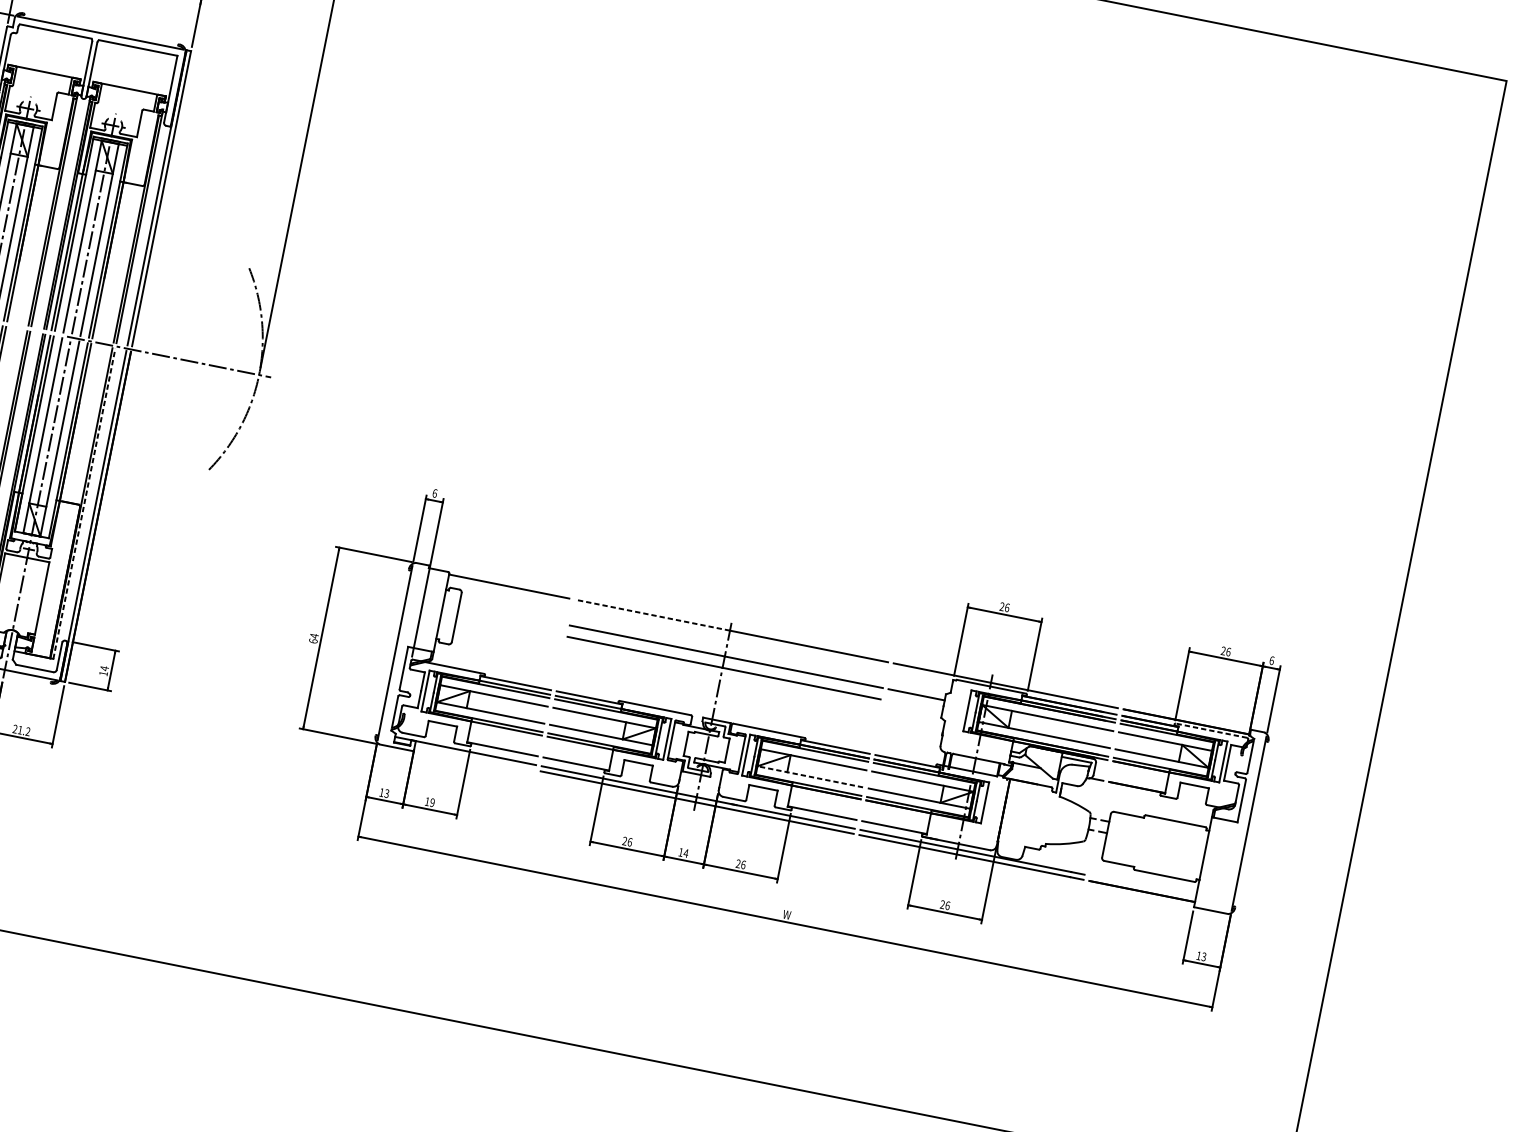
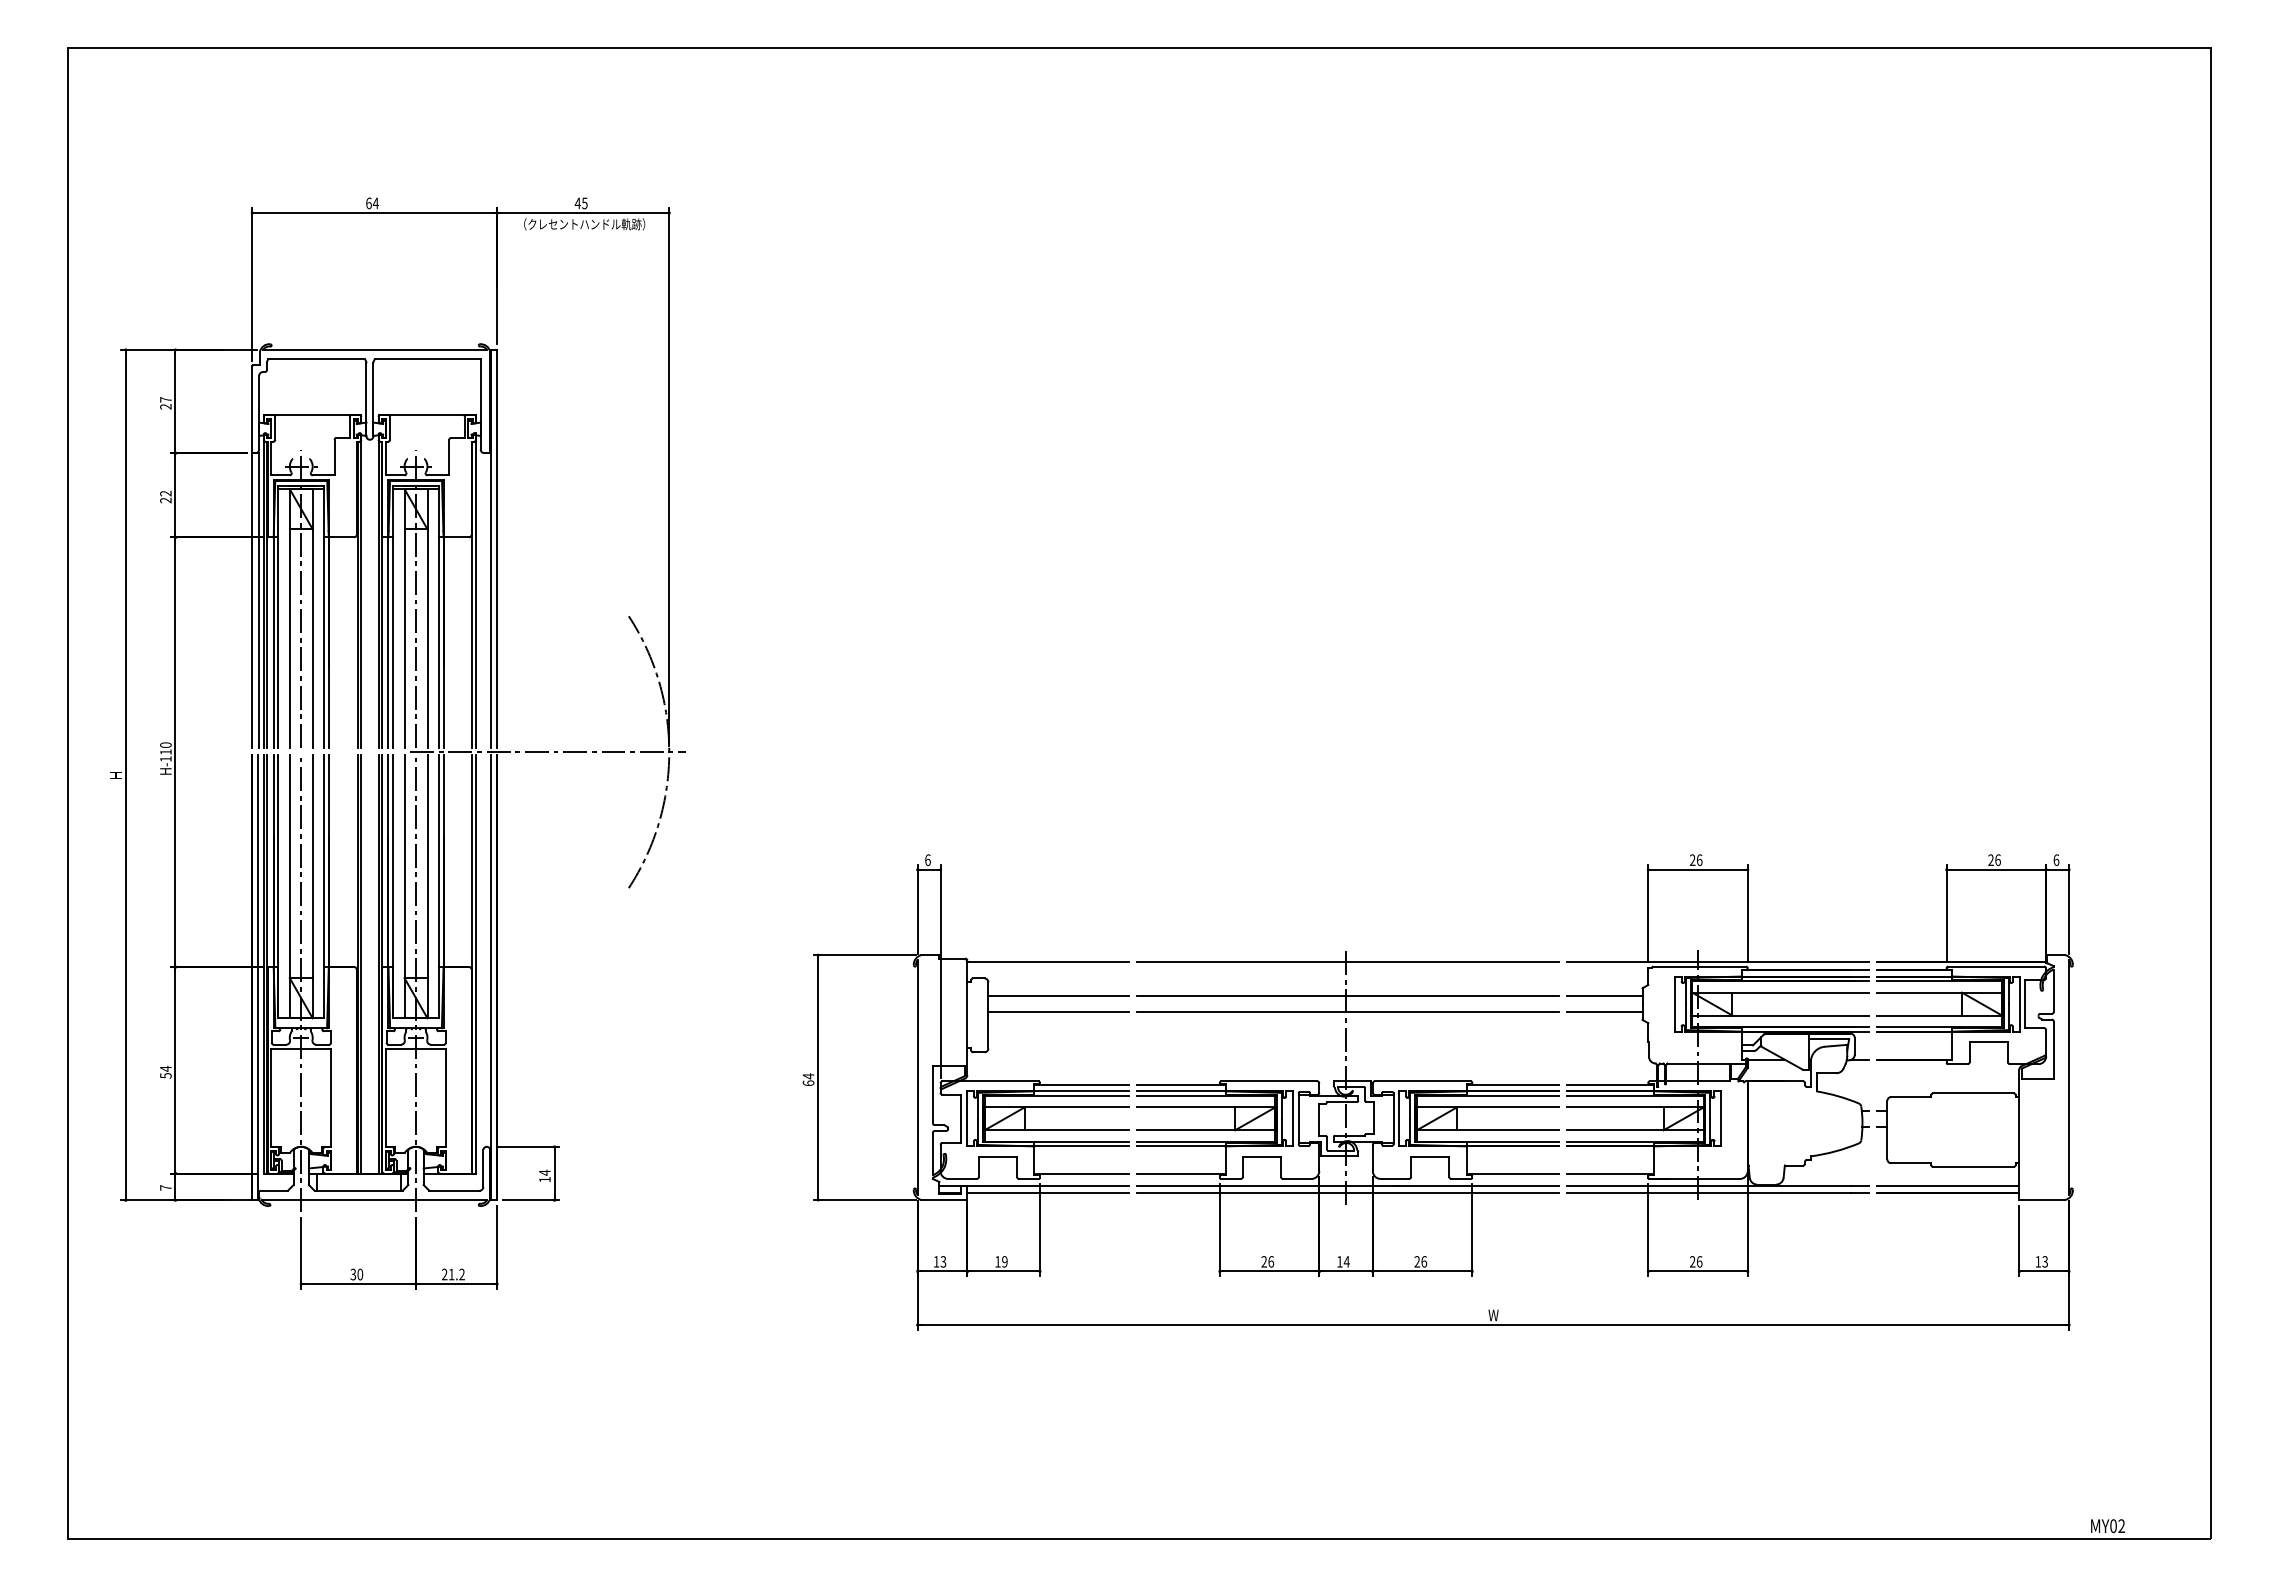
line: (84, 503) -> (476, 964), dashed -> solid
line: (511, 613) -> (1058, 996), added
line: (652, 615) -> (1241, 961), dashed -> solid
line: (509, 625) -> (1058, 1011), added
line: (914, 705) -> (1604, 1011), added
line: (1210, 730) -> (1995, 966), dashed -> solid
line: (474, 758) -> (1048, 1193), added
line: (809, 776) -> (1487, 1130), dashed -> solid
line: (1142, 886) -> (1947, 1186), added

